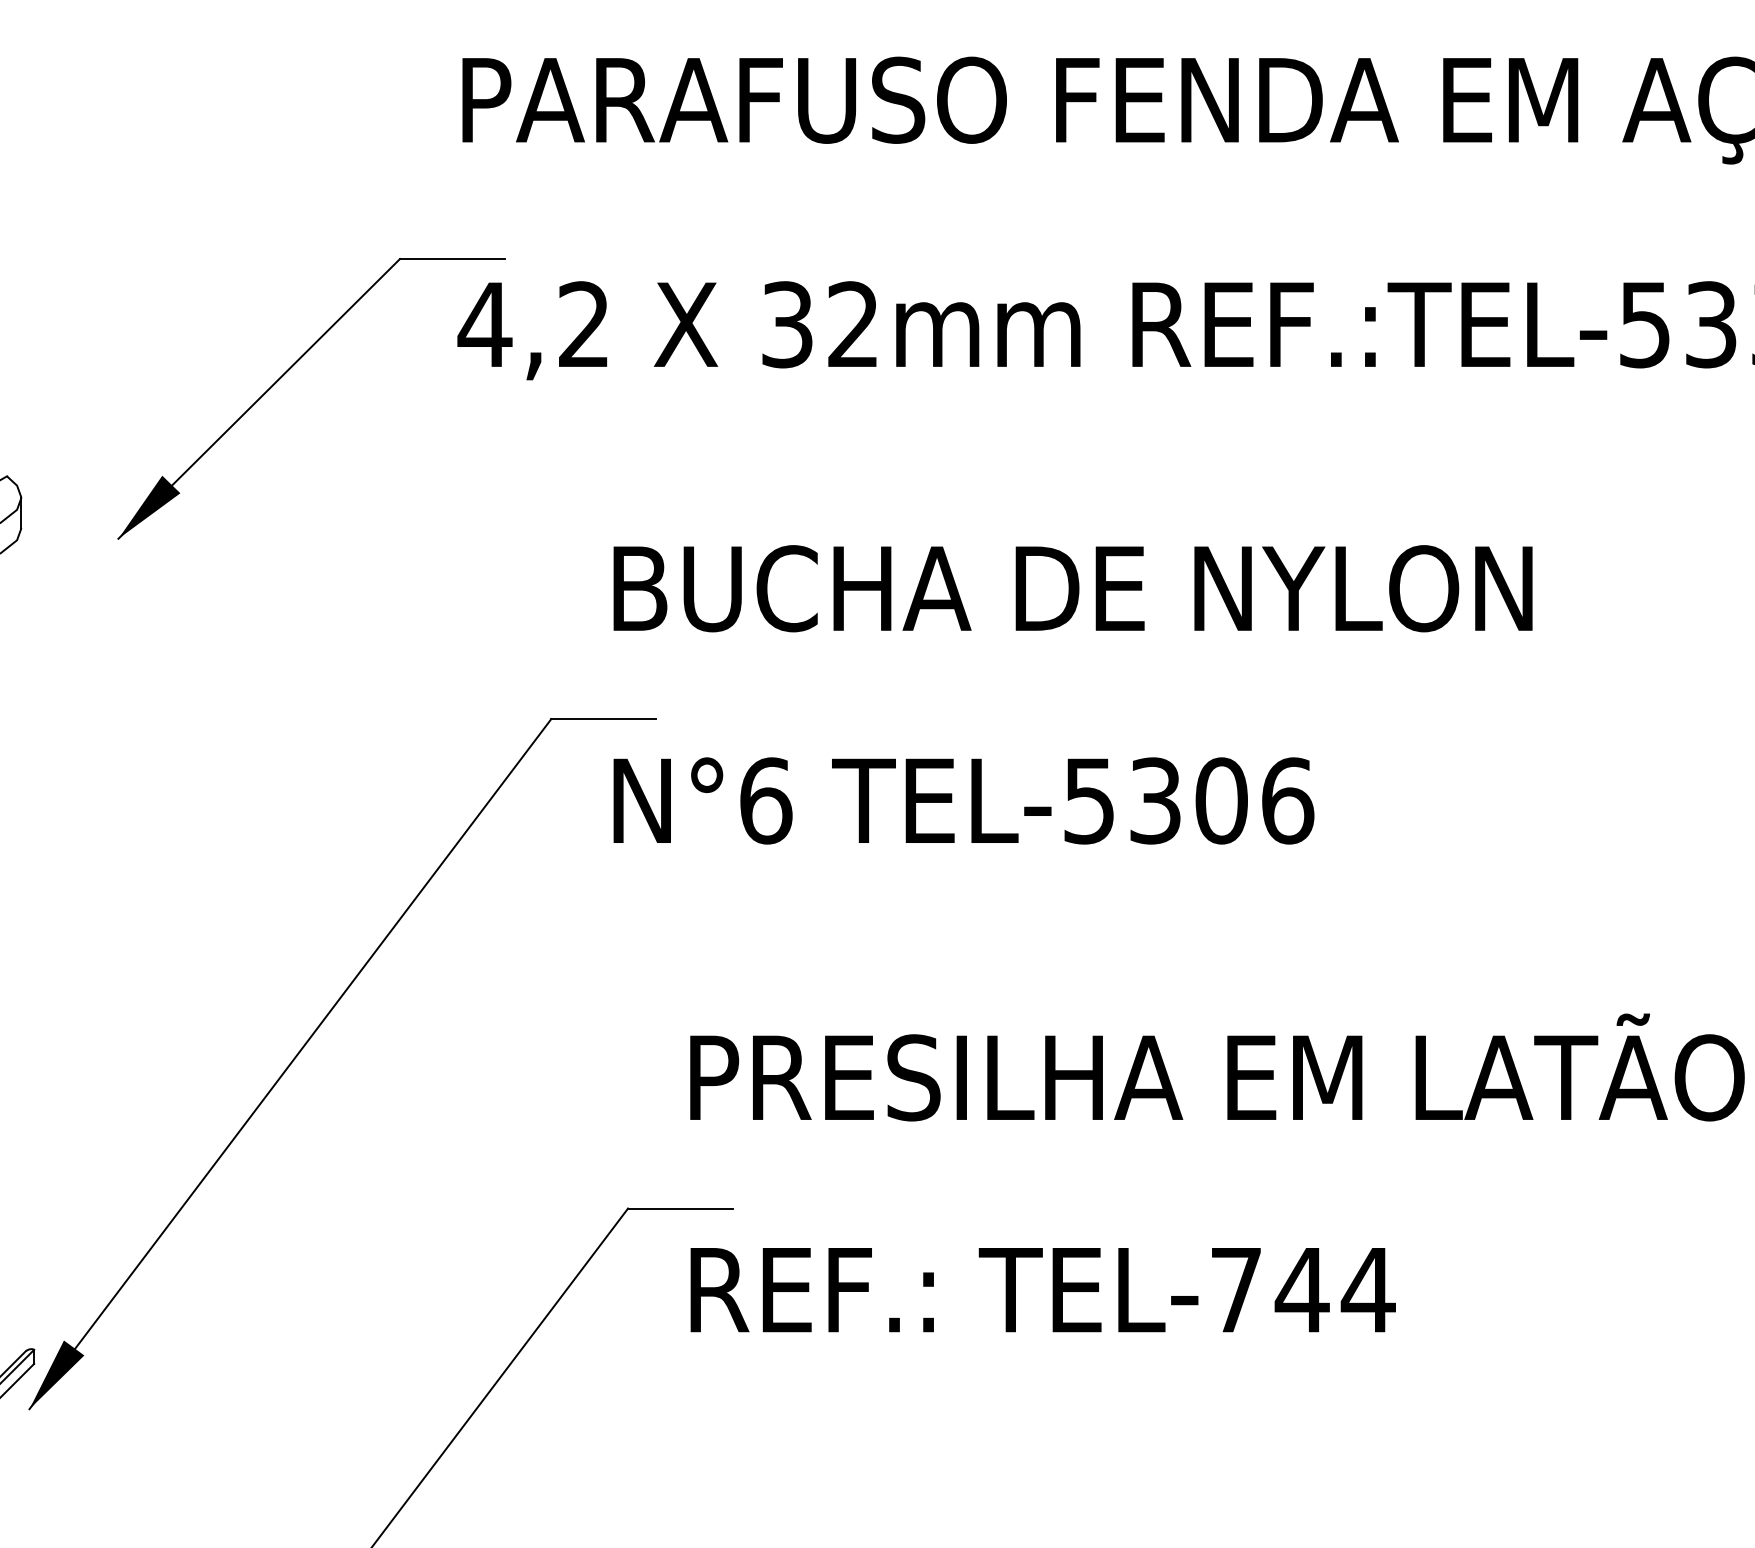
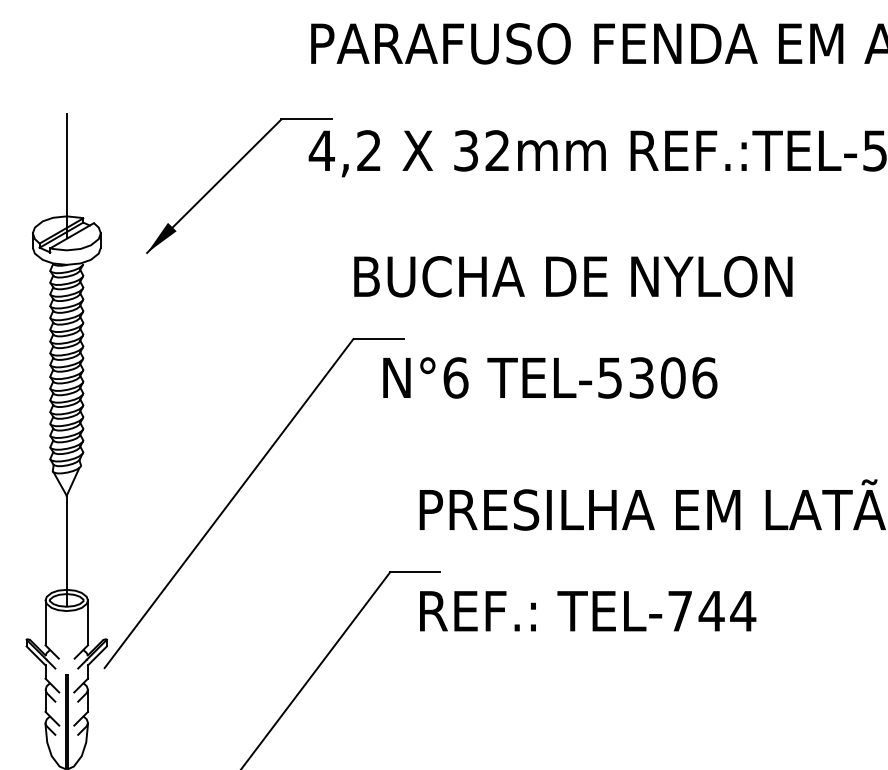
text: (1073, 588) -> (573, 276), moved
fill: (56, 1374) -> (117, 651), removed

